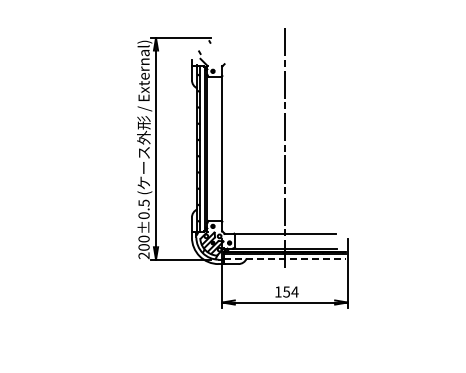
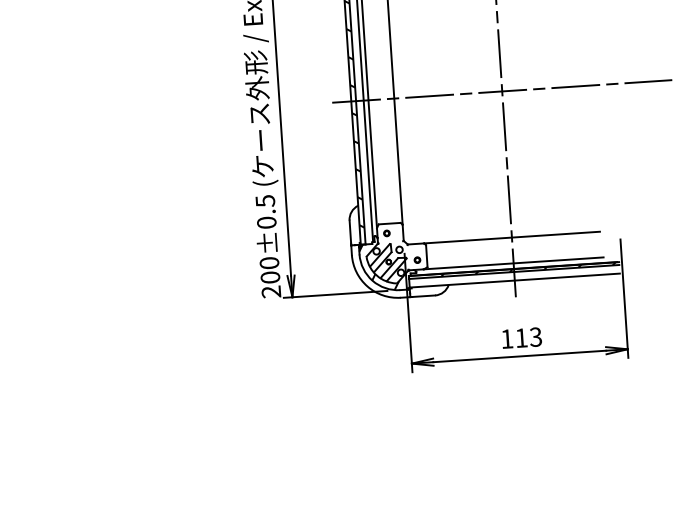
line: (284, 148) -> (501, 90), added
line: (284, 258) -> (513, 280), dashed -> solid
text: (290, 291) -> (528, 336), 154 -> 113

